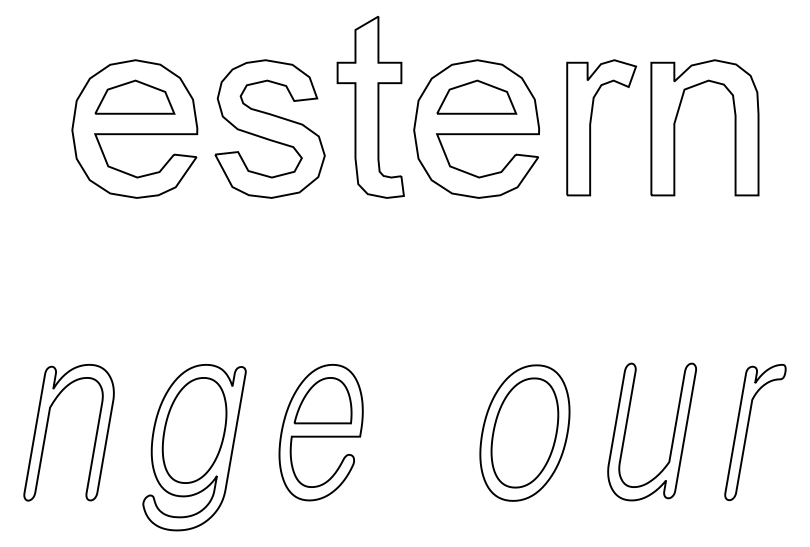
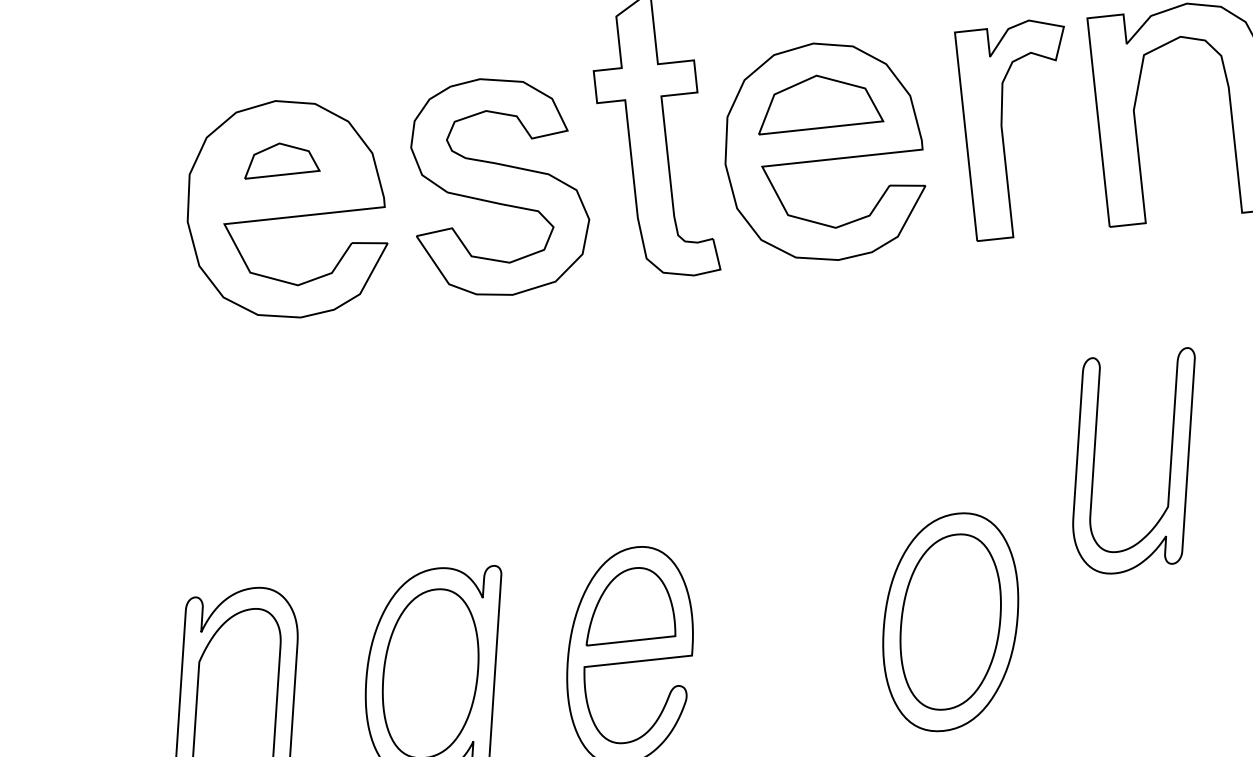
part: (134, 96) -> (279, 158), size x0.6
part: (672, 436) -> (1168, 465), moved

